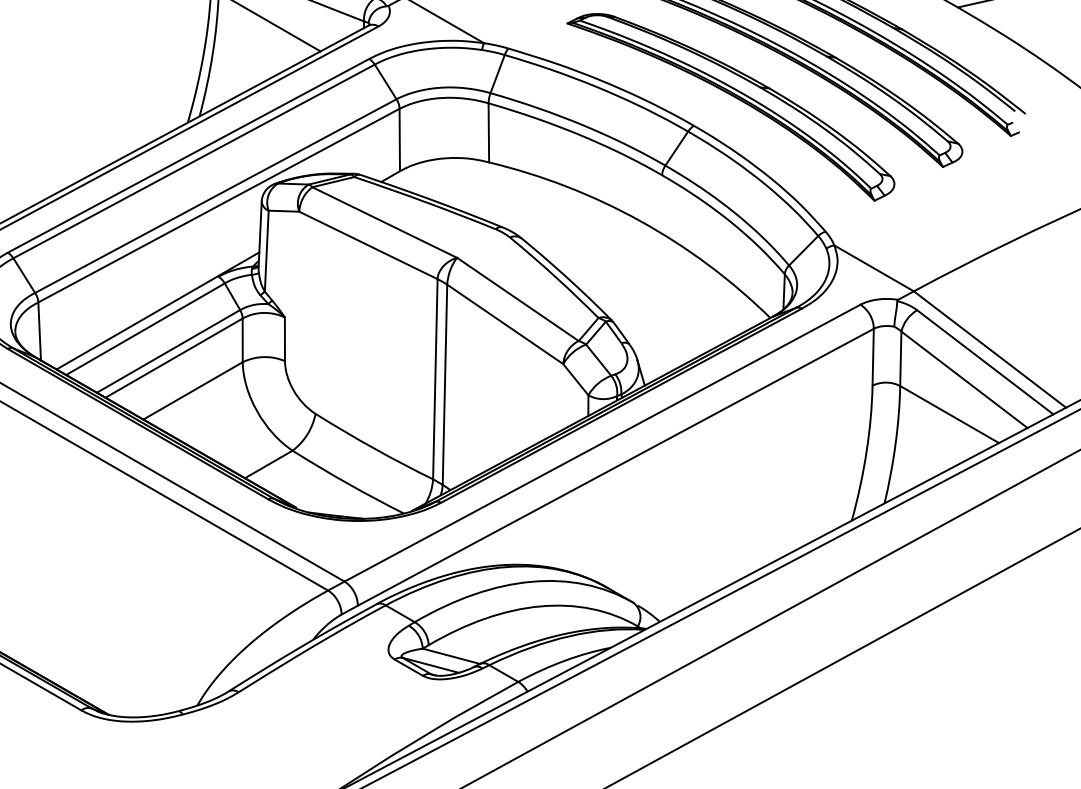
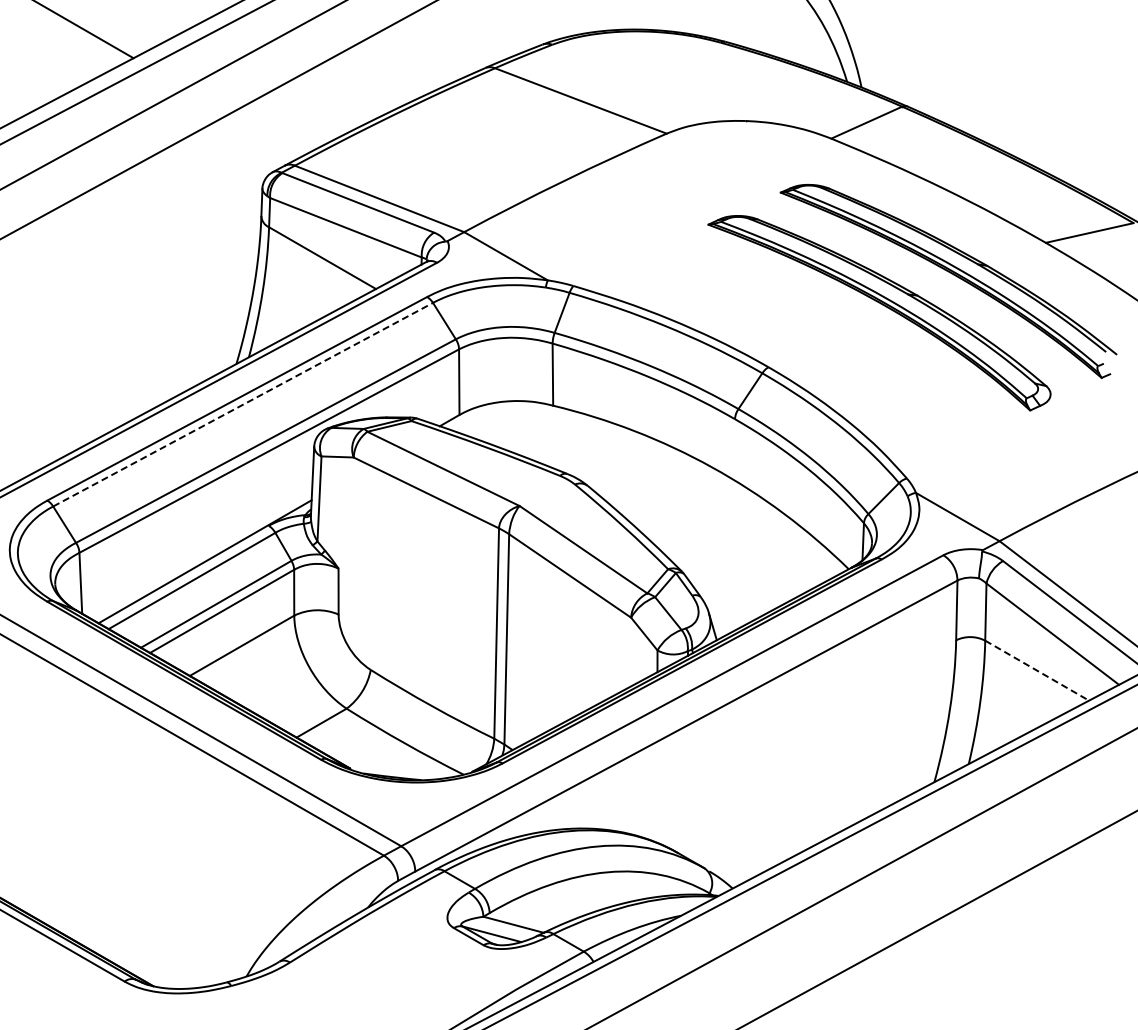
part: (735, 98) -> (812, 338), removed
line: (194, 161) -> (243, 404), solid -> dashed
line: (949, 414) -> (1037, 670), solid -> dashed

